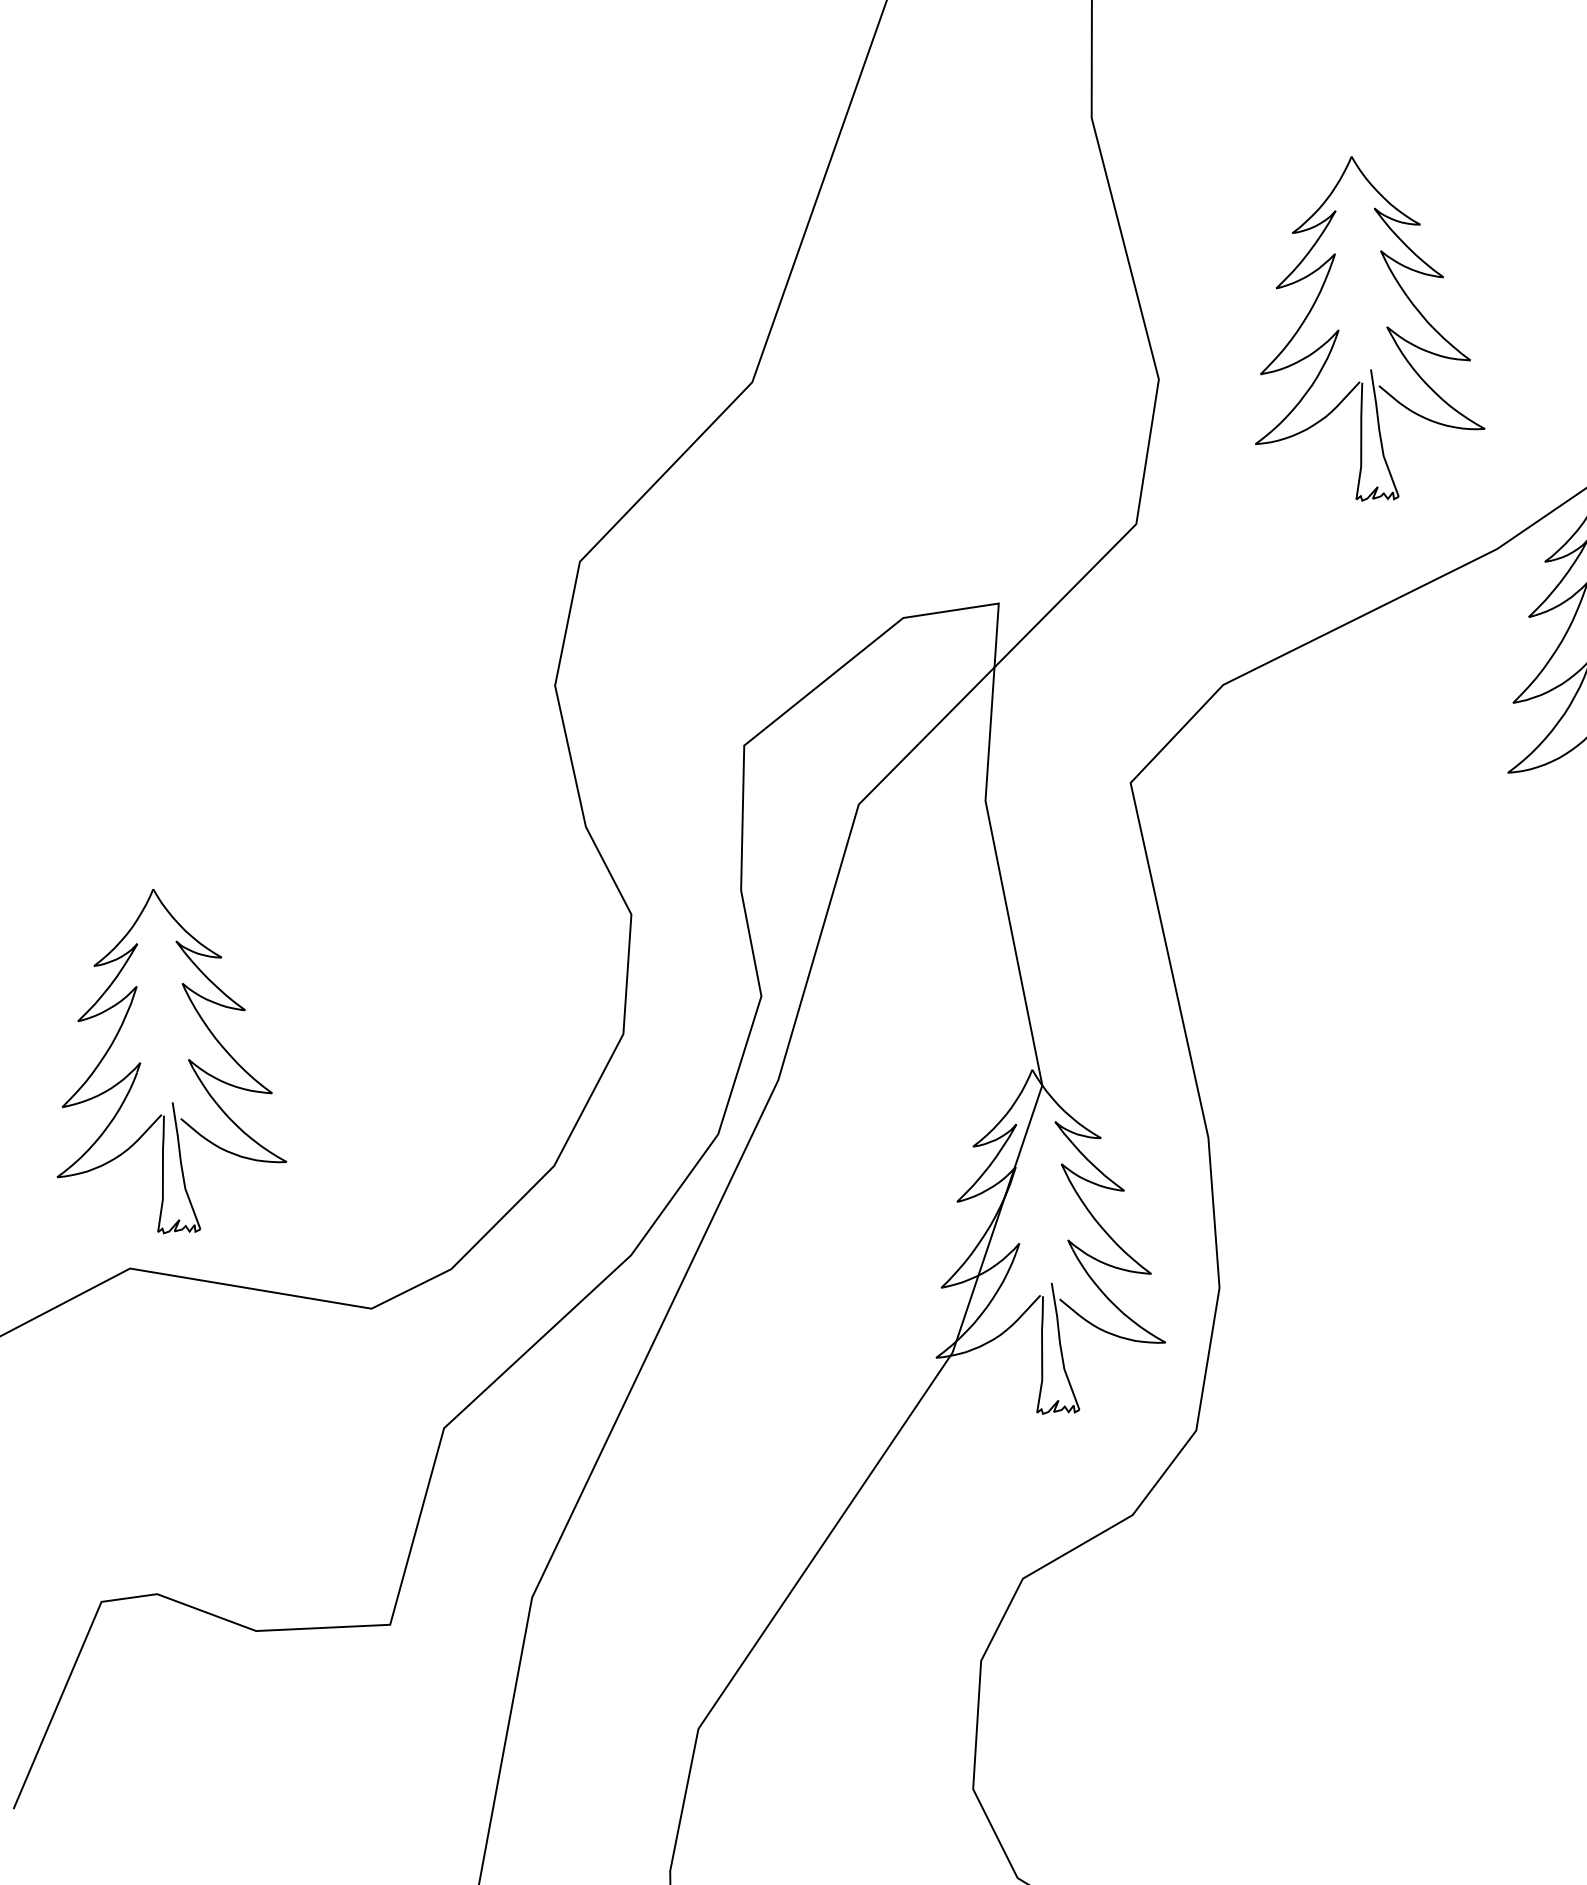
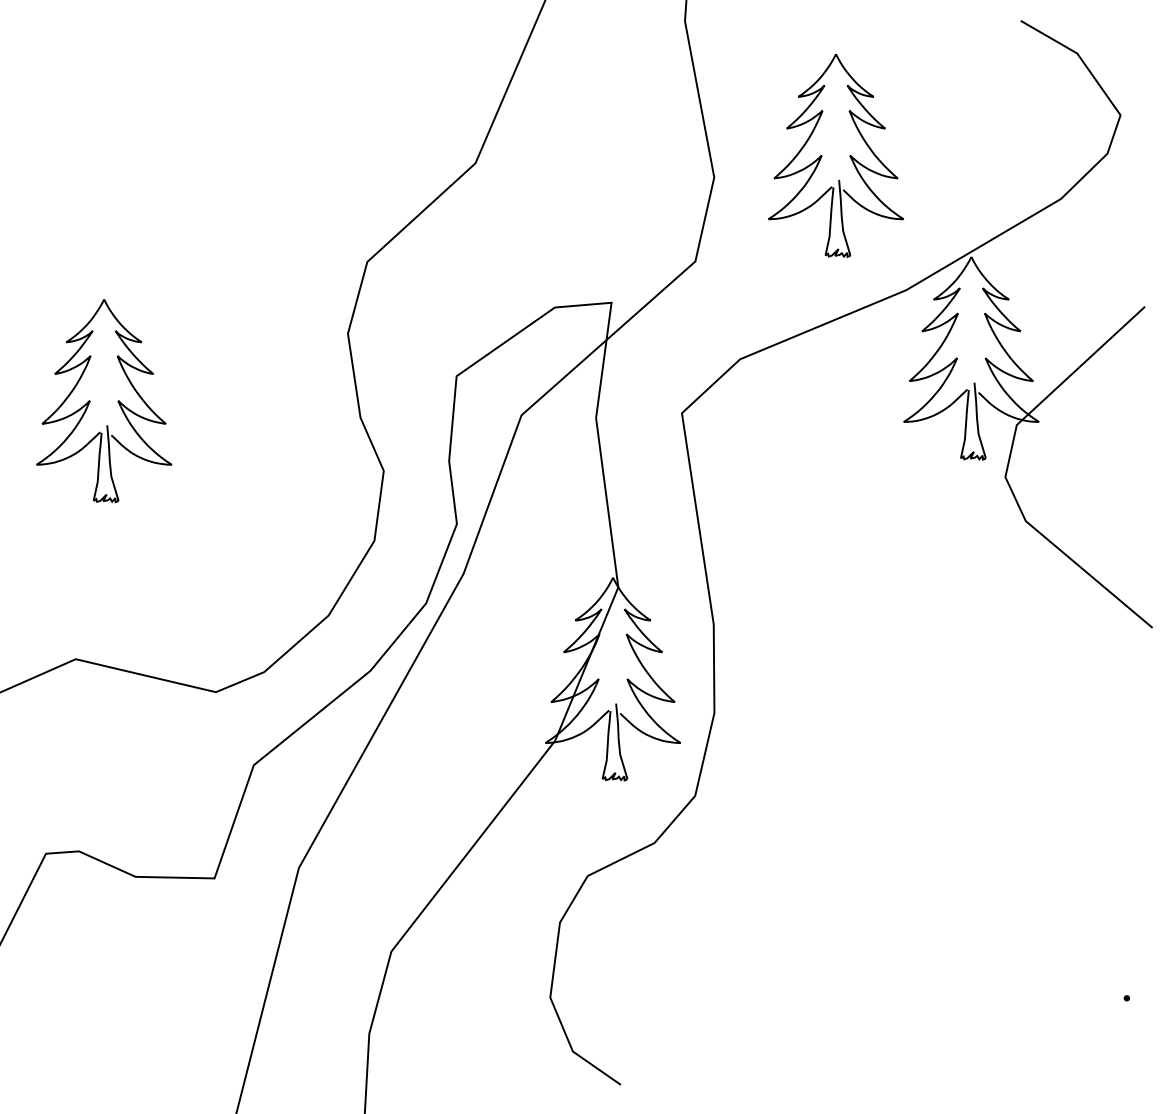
part: (187, 1060) -> (117, 401), moved

